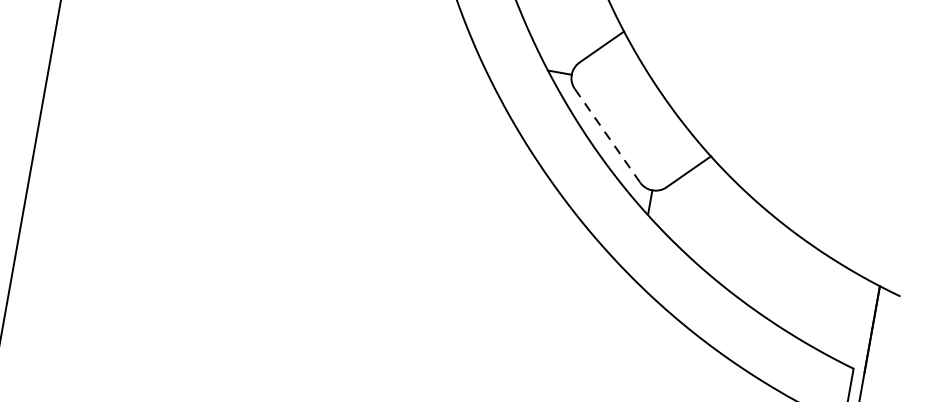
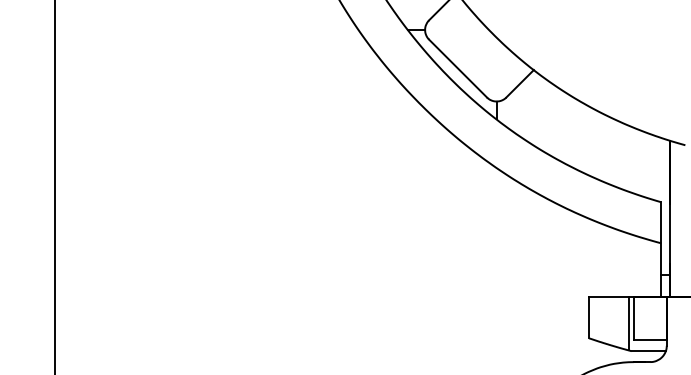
line: (608, 135) -> (458, 68), dashed -> solid

